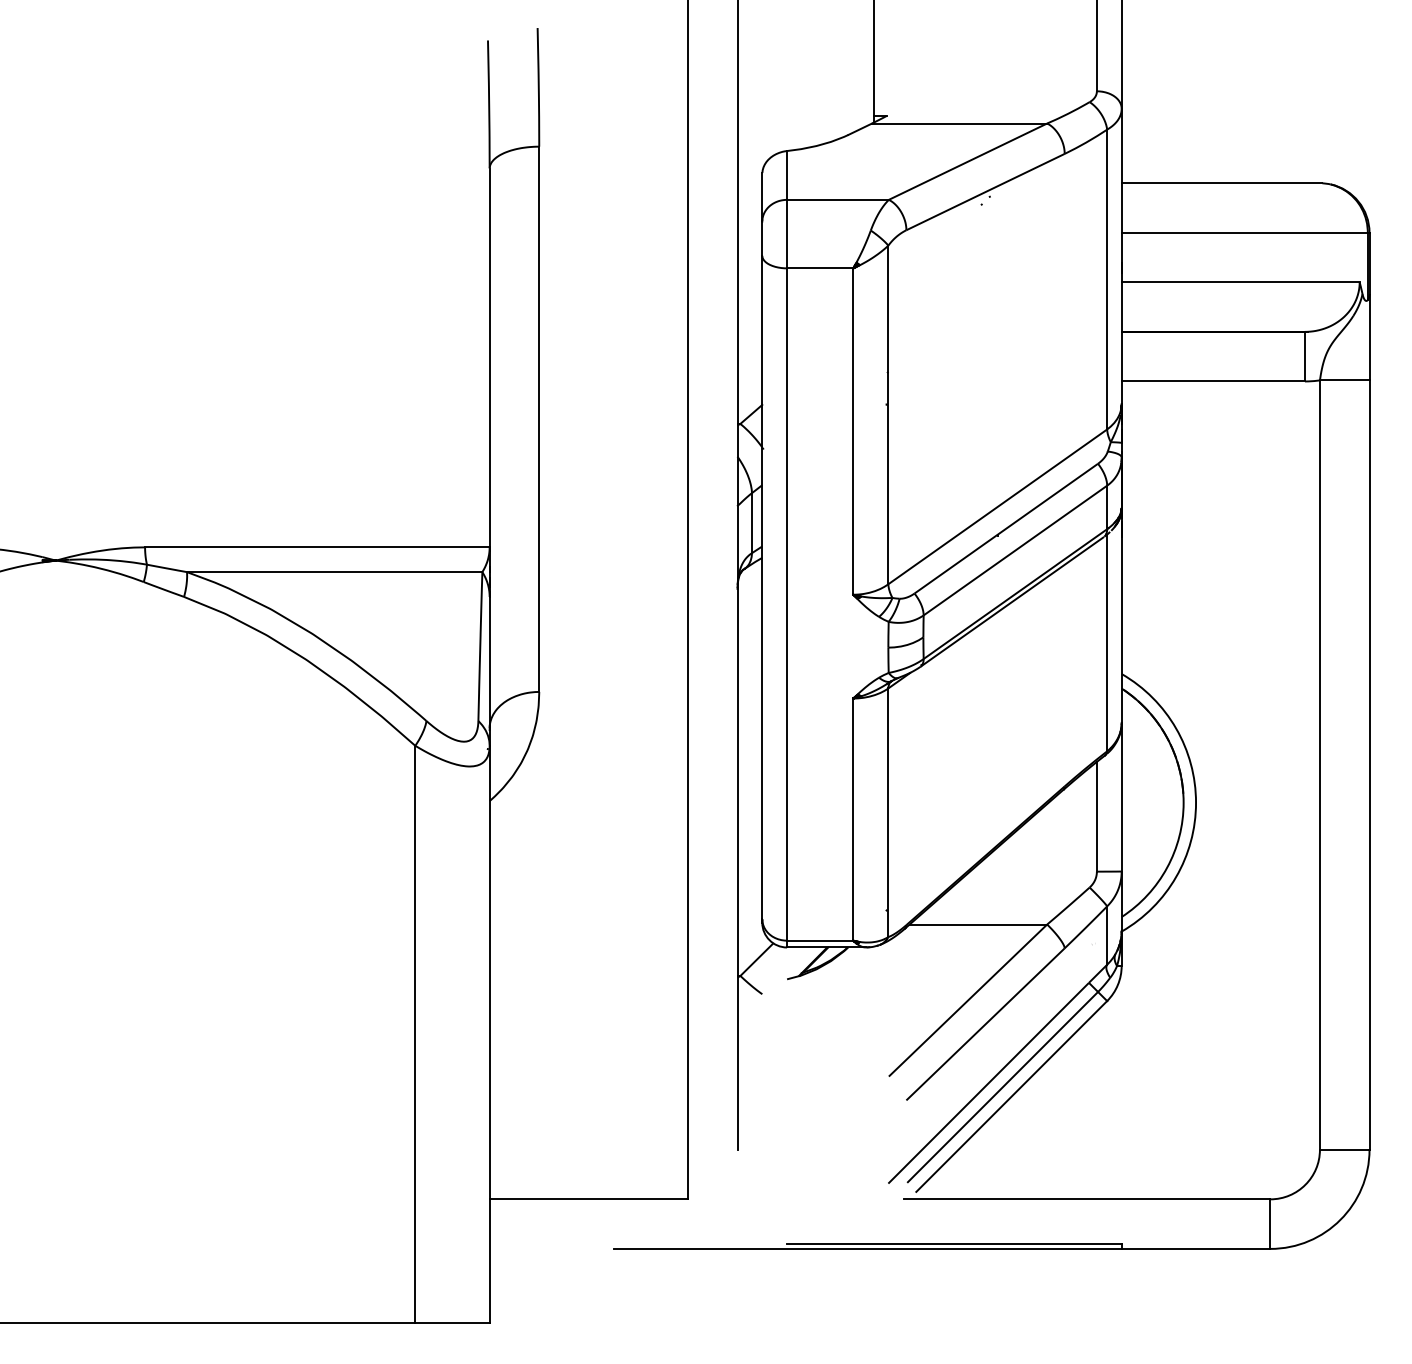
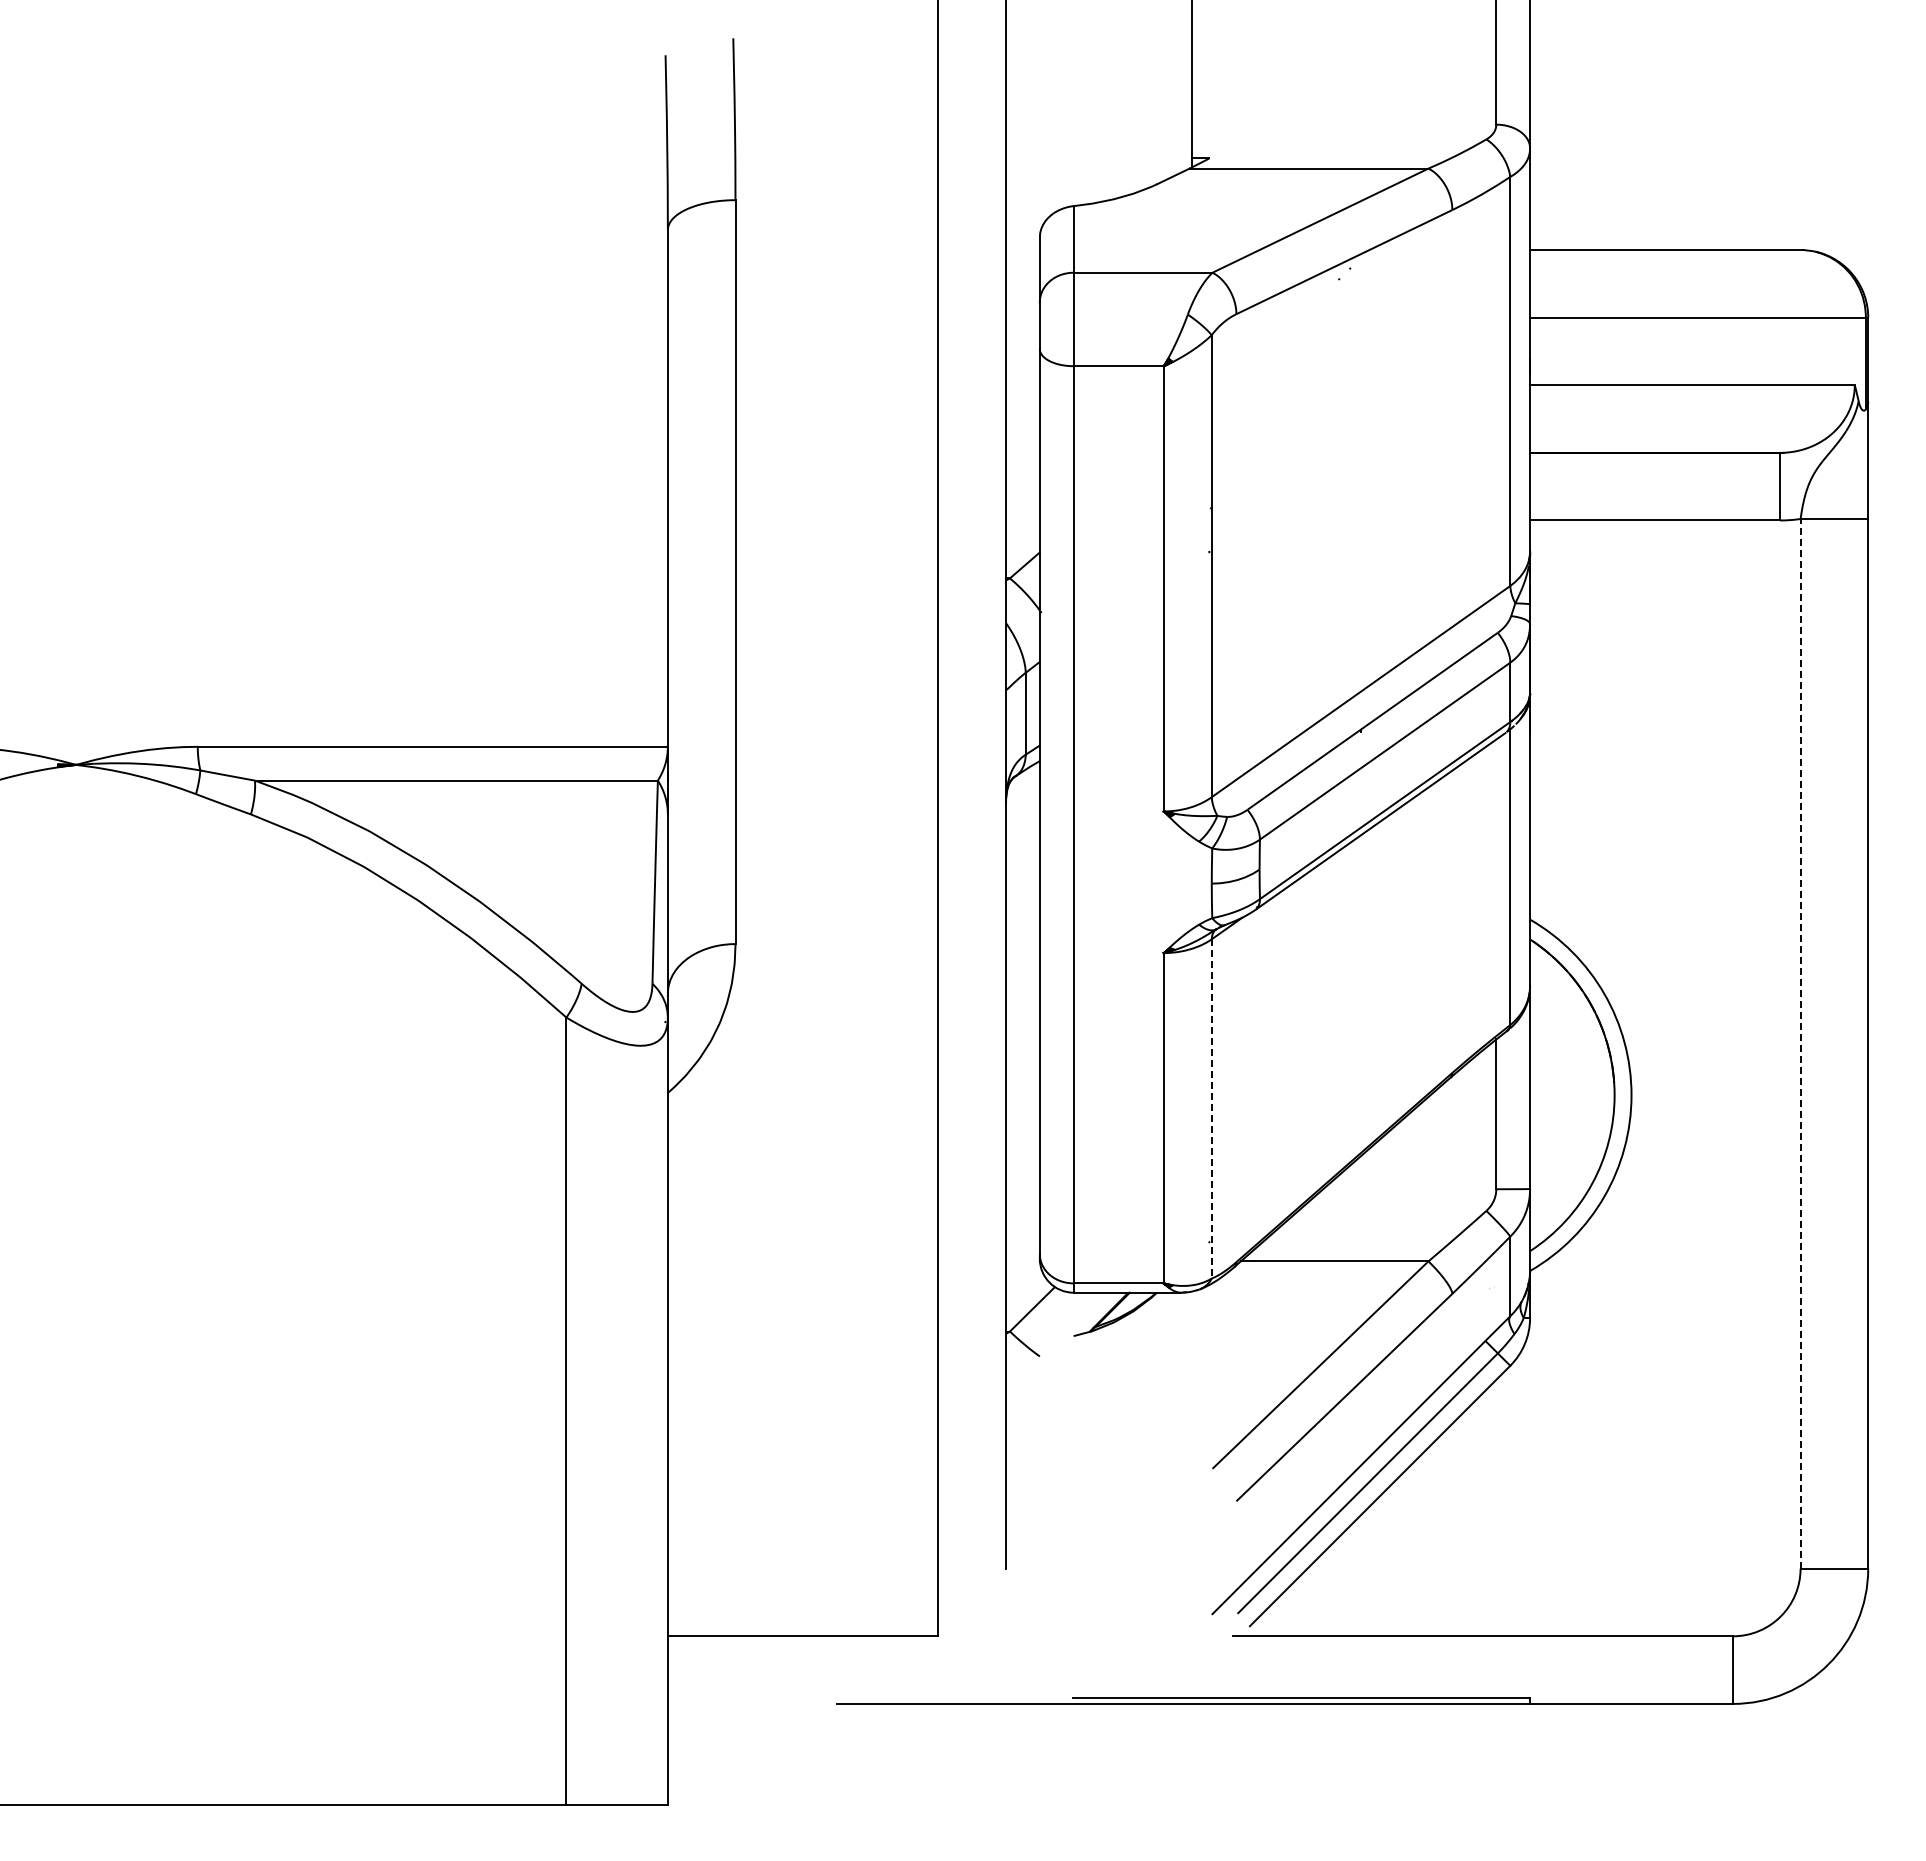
line: (1319, 764) -> (1800, 1043), solid -> dashed
line: (888, 812) -> (1211, 1108), solid -> dashed

